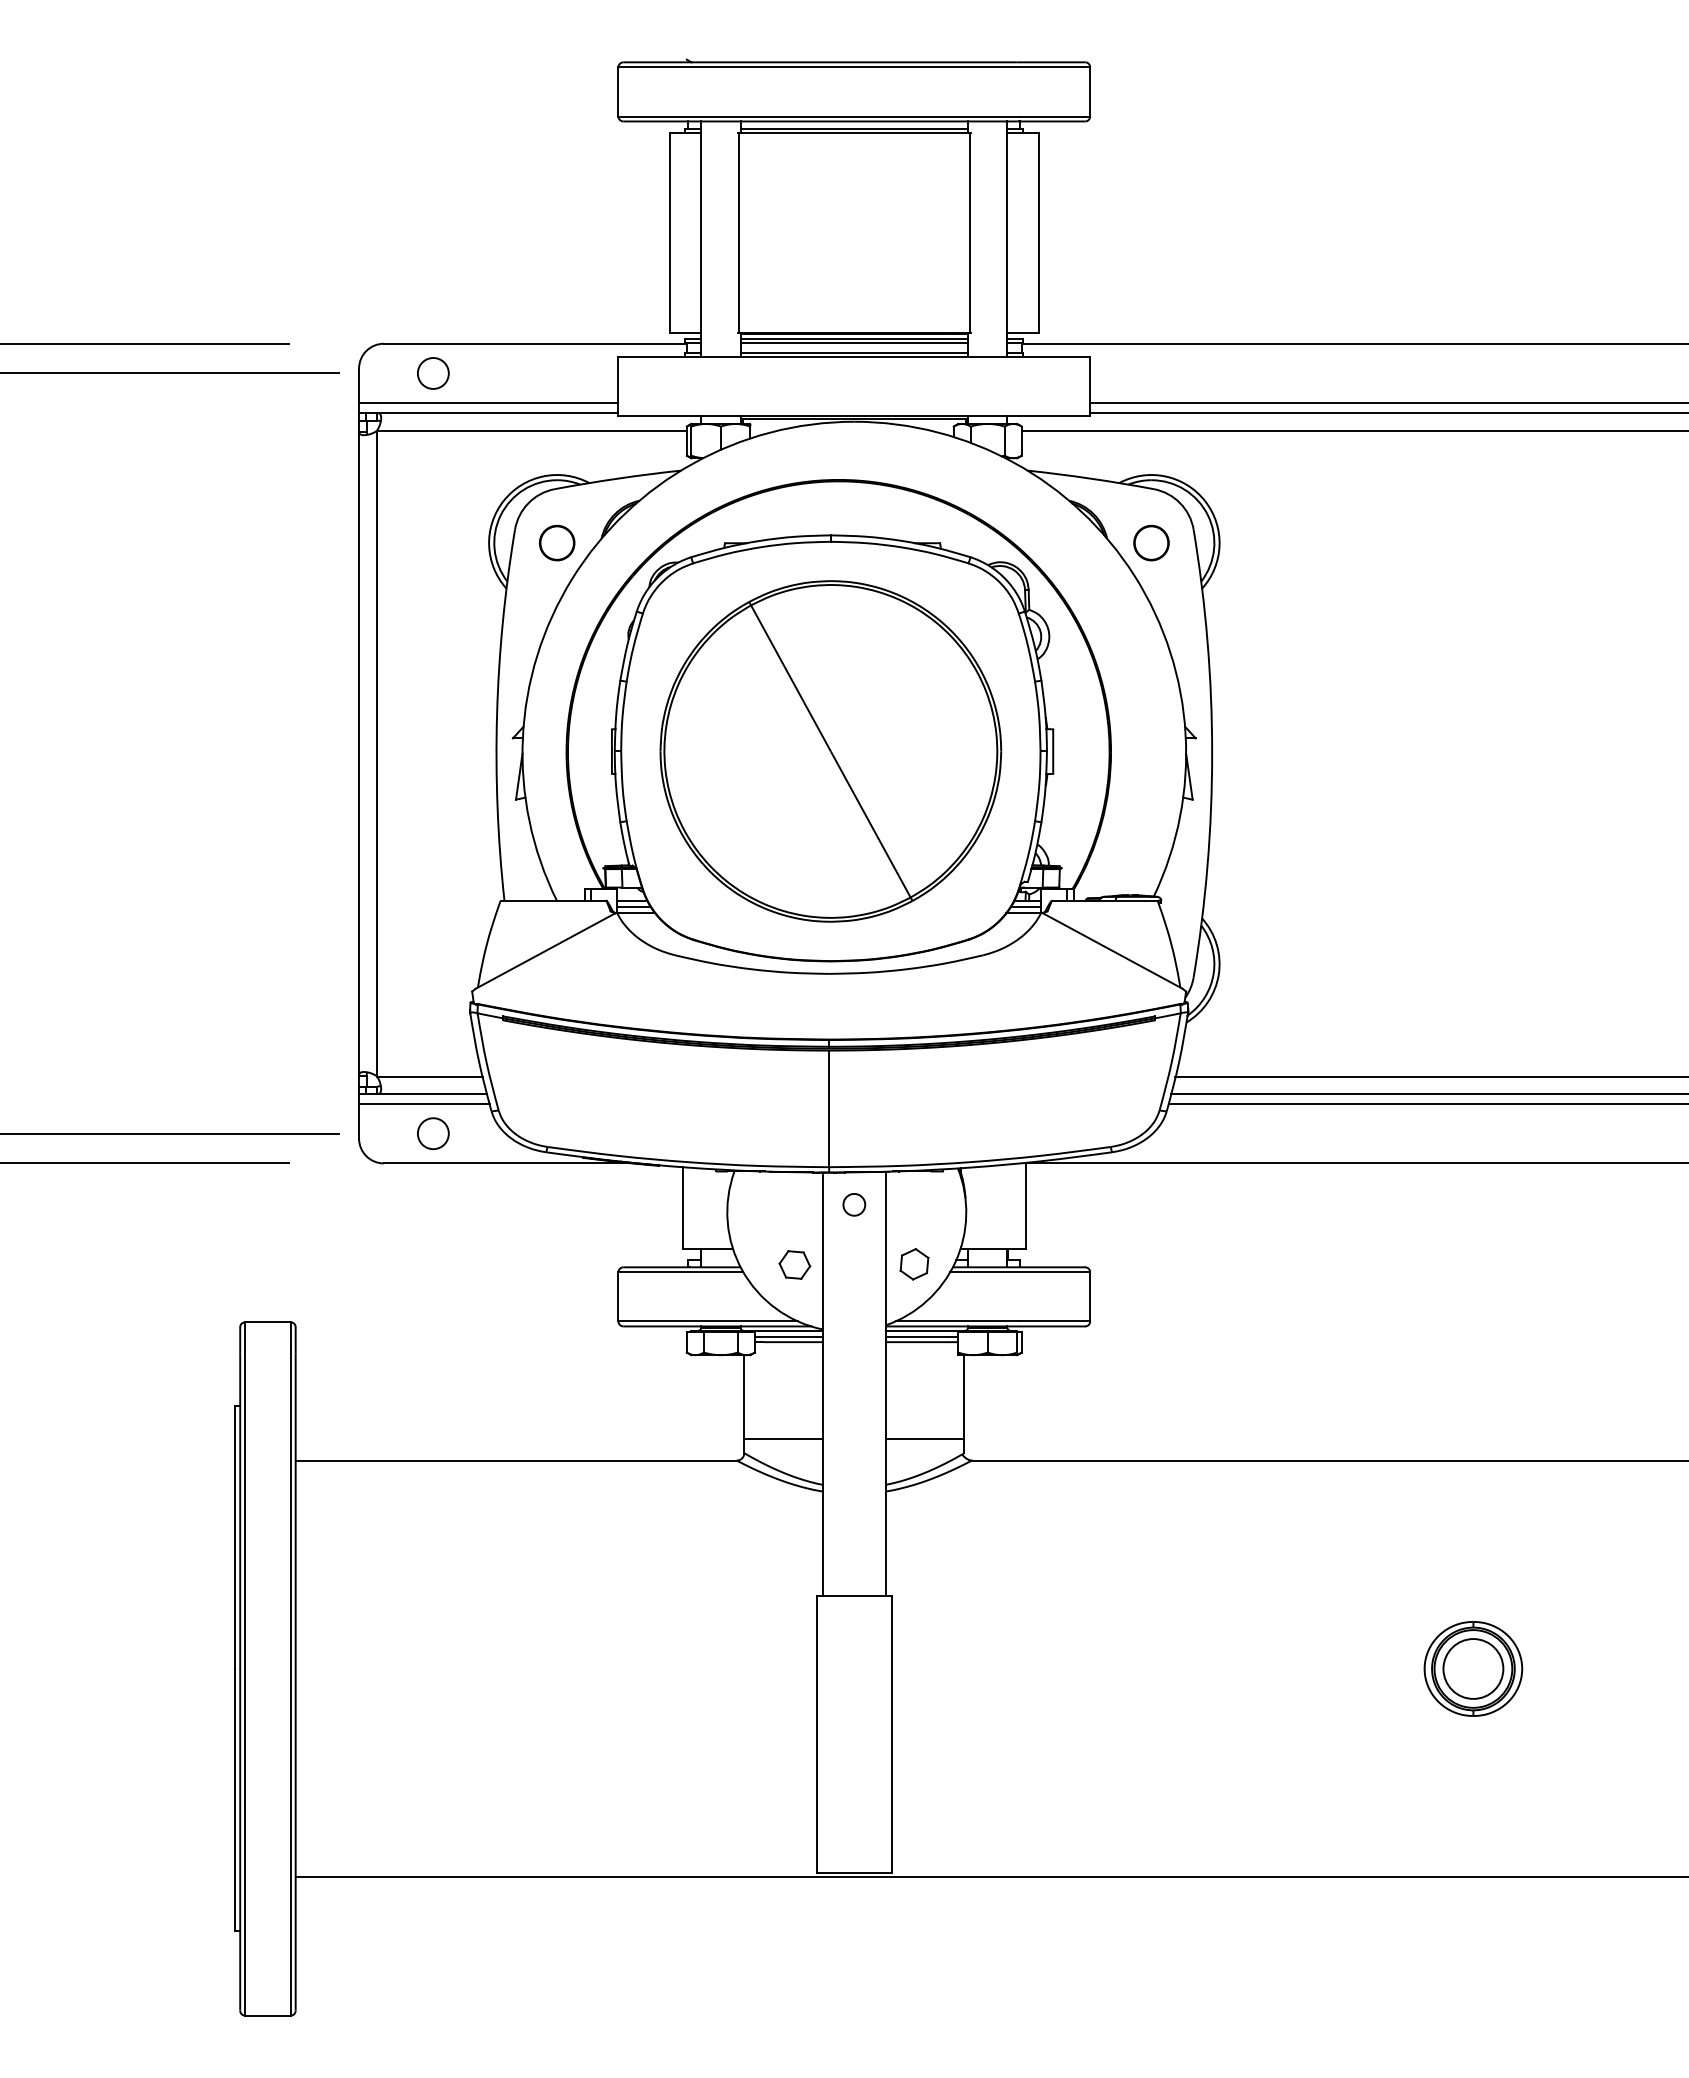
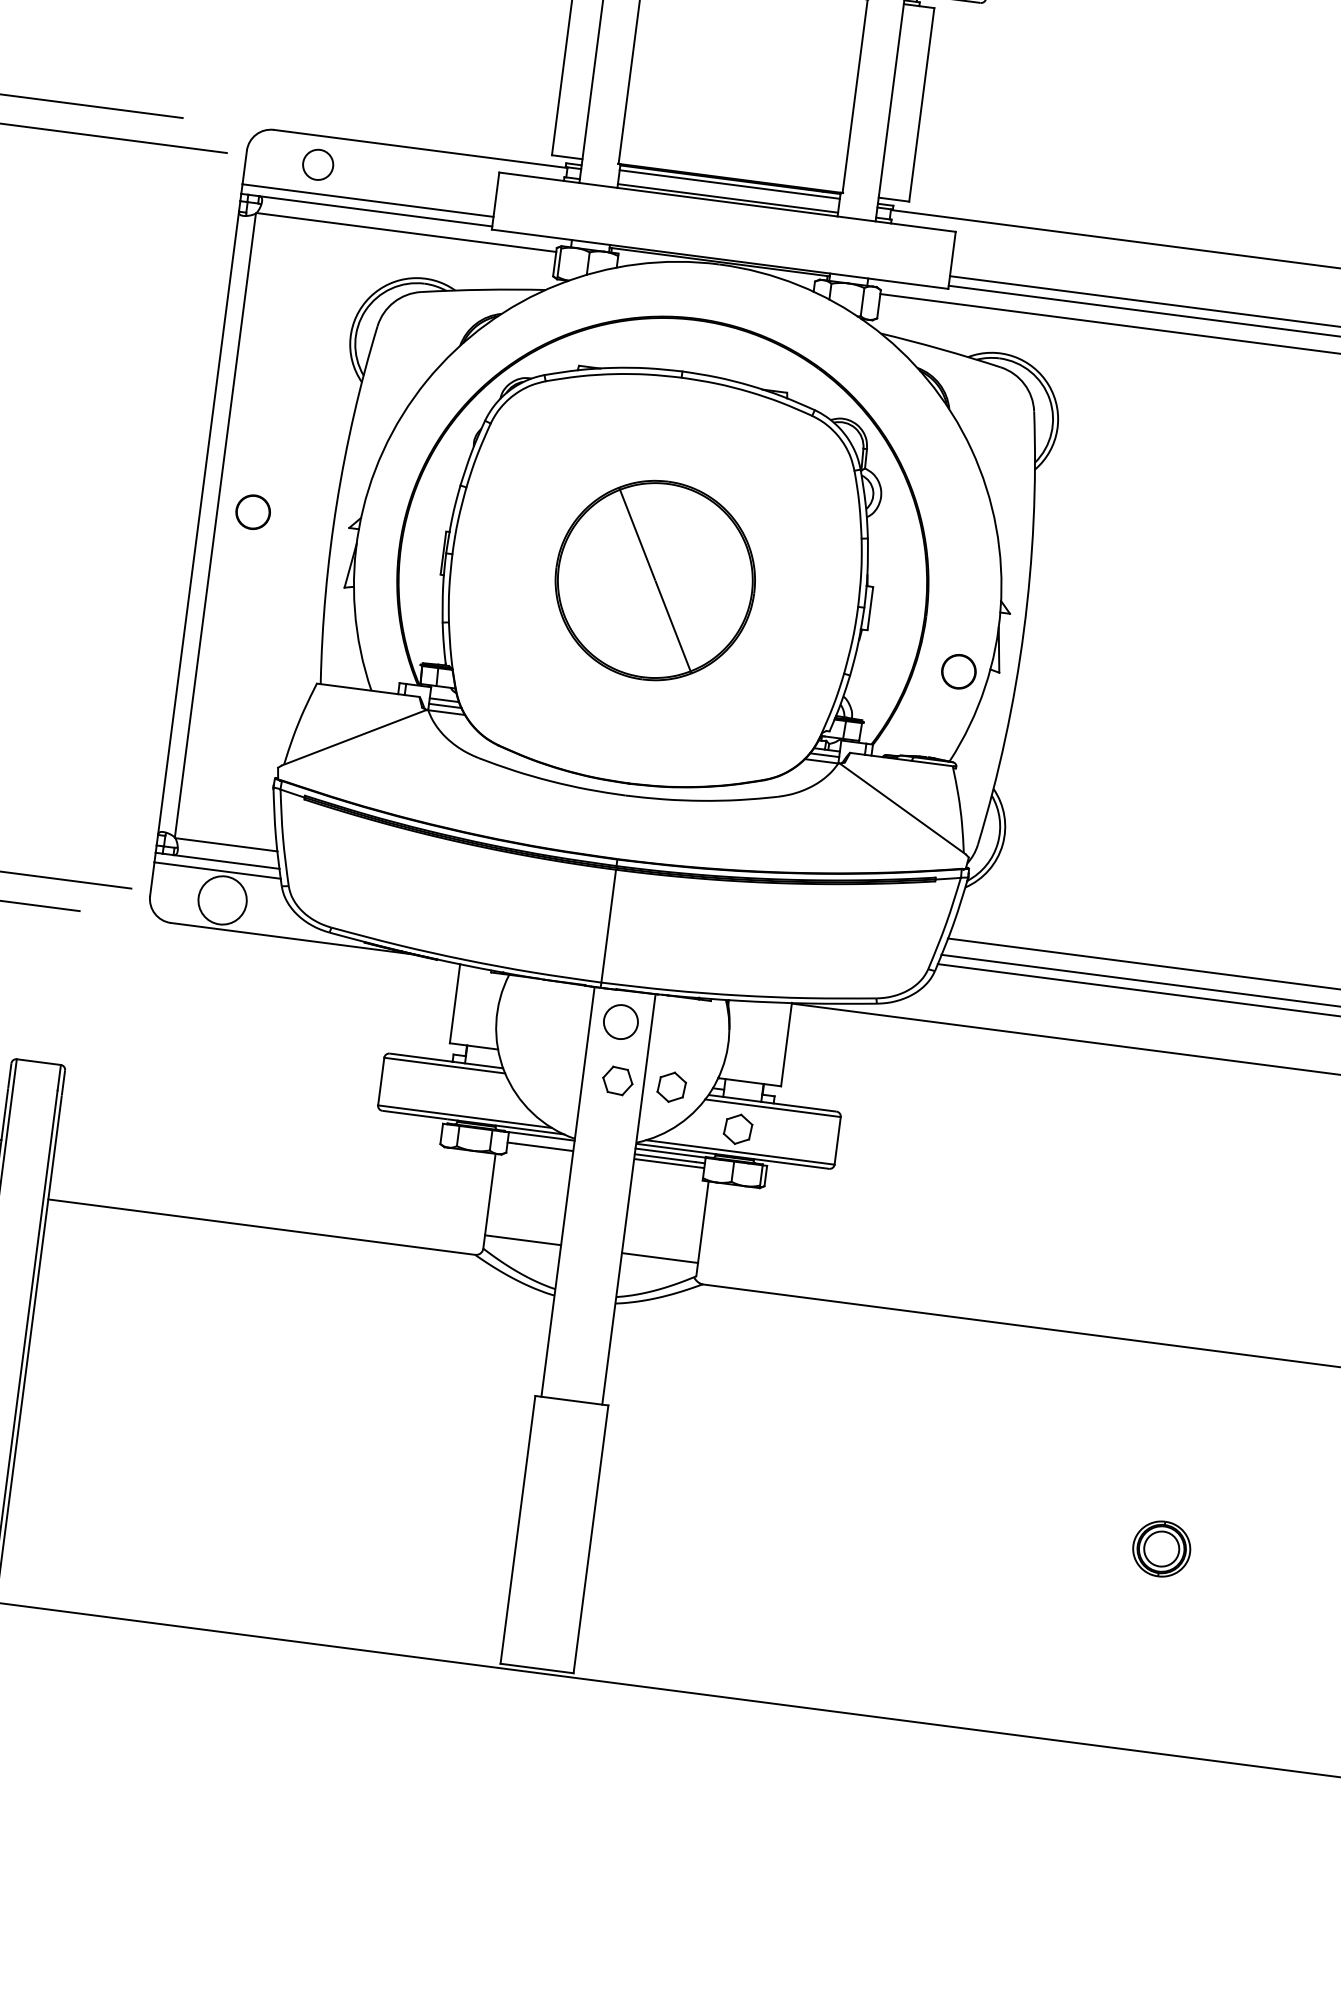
line: (854, 343) -> (729, 188), removed
part: (557, 542) -> (253, 511), moved
part: (1151, 542) -> (958, 671), moved
part: (830, 751) -> (654, 580), size x0.6
circle: (432, 1133) -> (221, 900), size x1.6
circle: (854, 1204) -> (621, 1021), size x1.6
part: (794, 1264) -> (617, 1080), moved
part: (987, 1298) -> (738, 1129), added
line: (788, 1337) -> (540, 1142), removed
part: (1473, 1668) -> (1161, 1548), size x0.6

